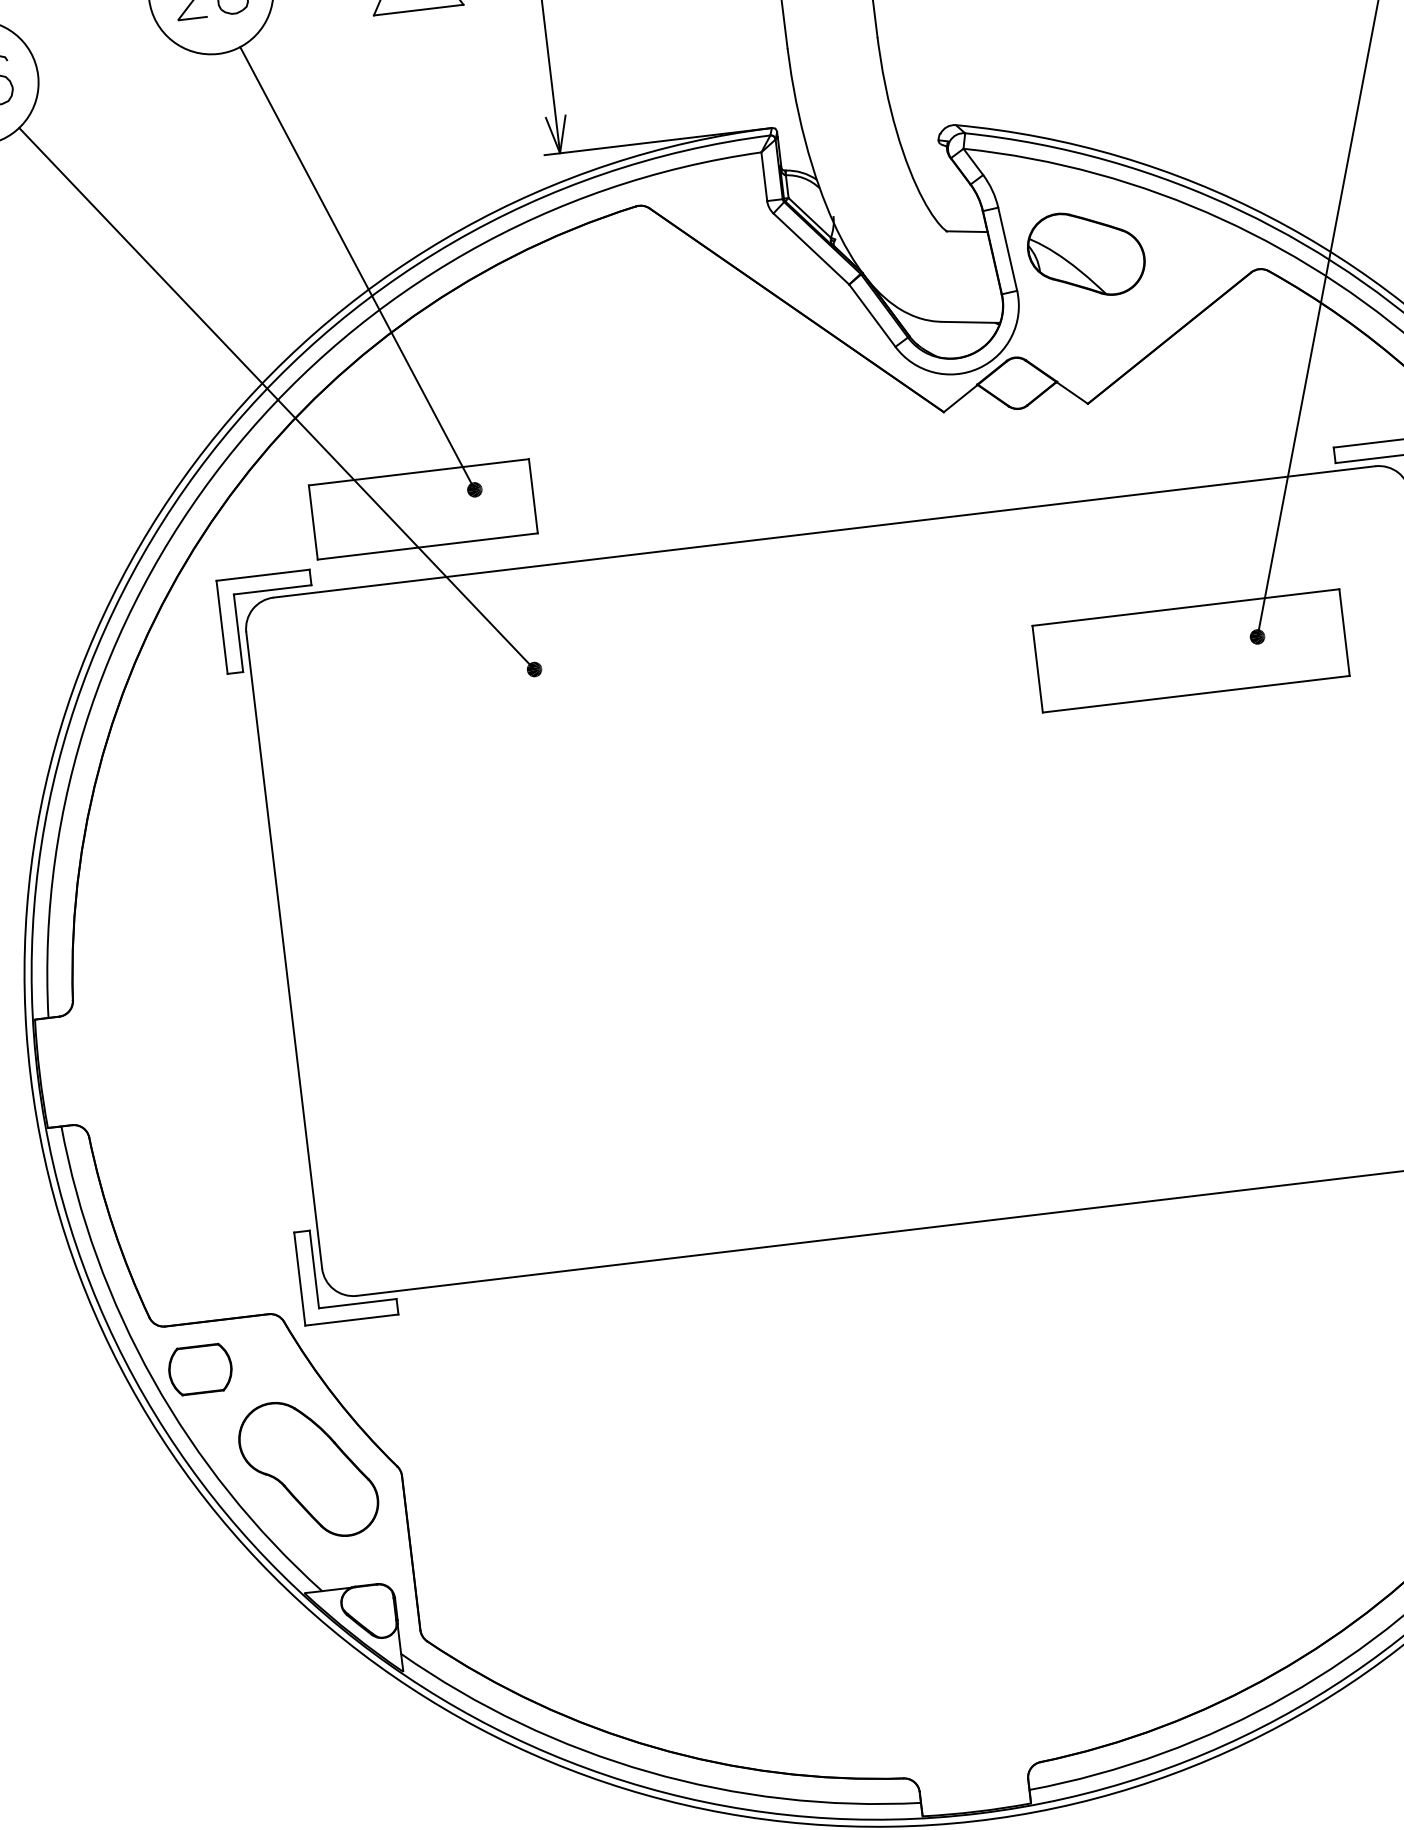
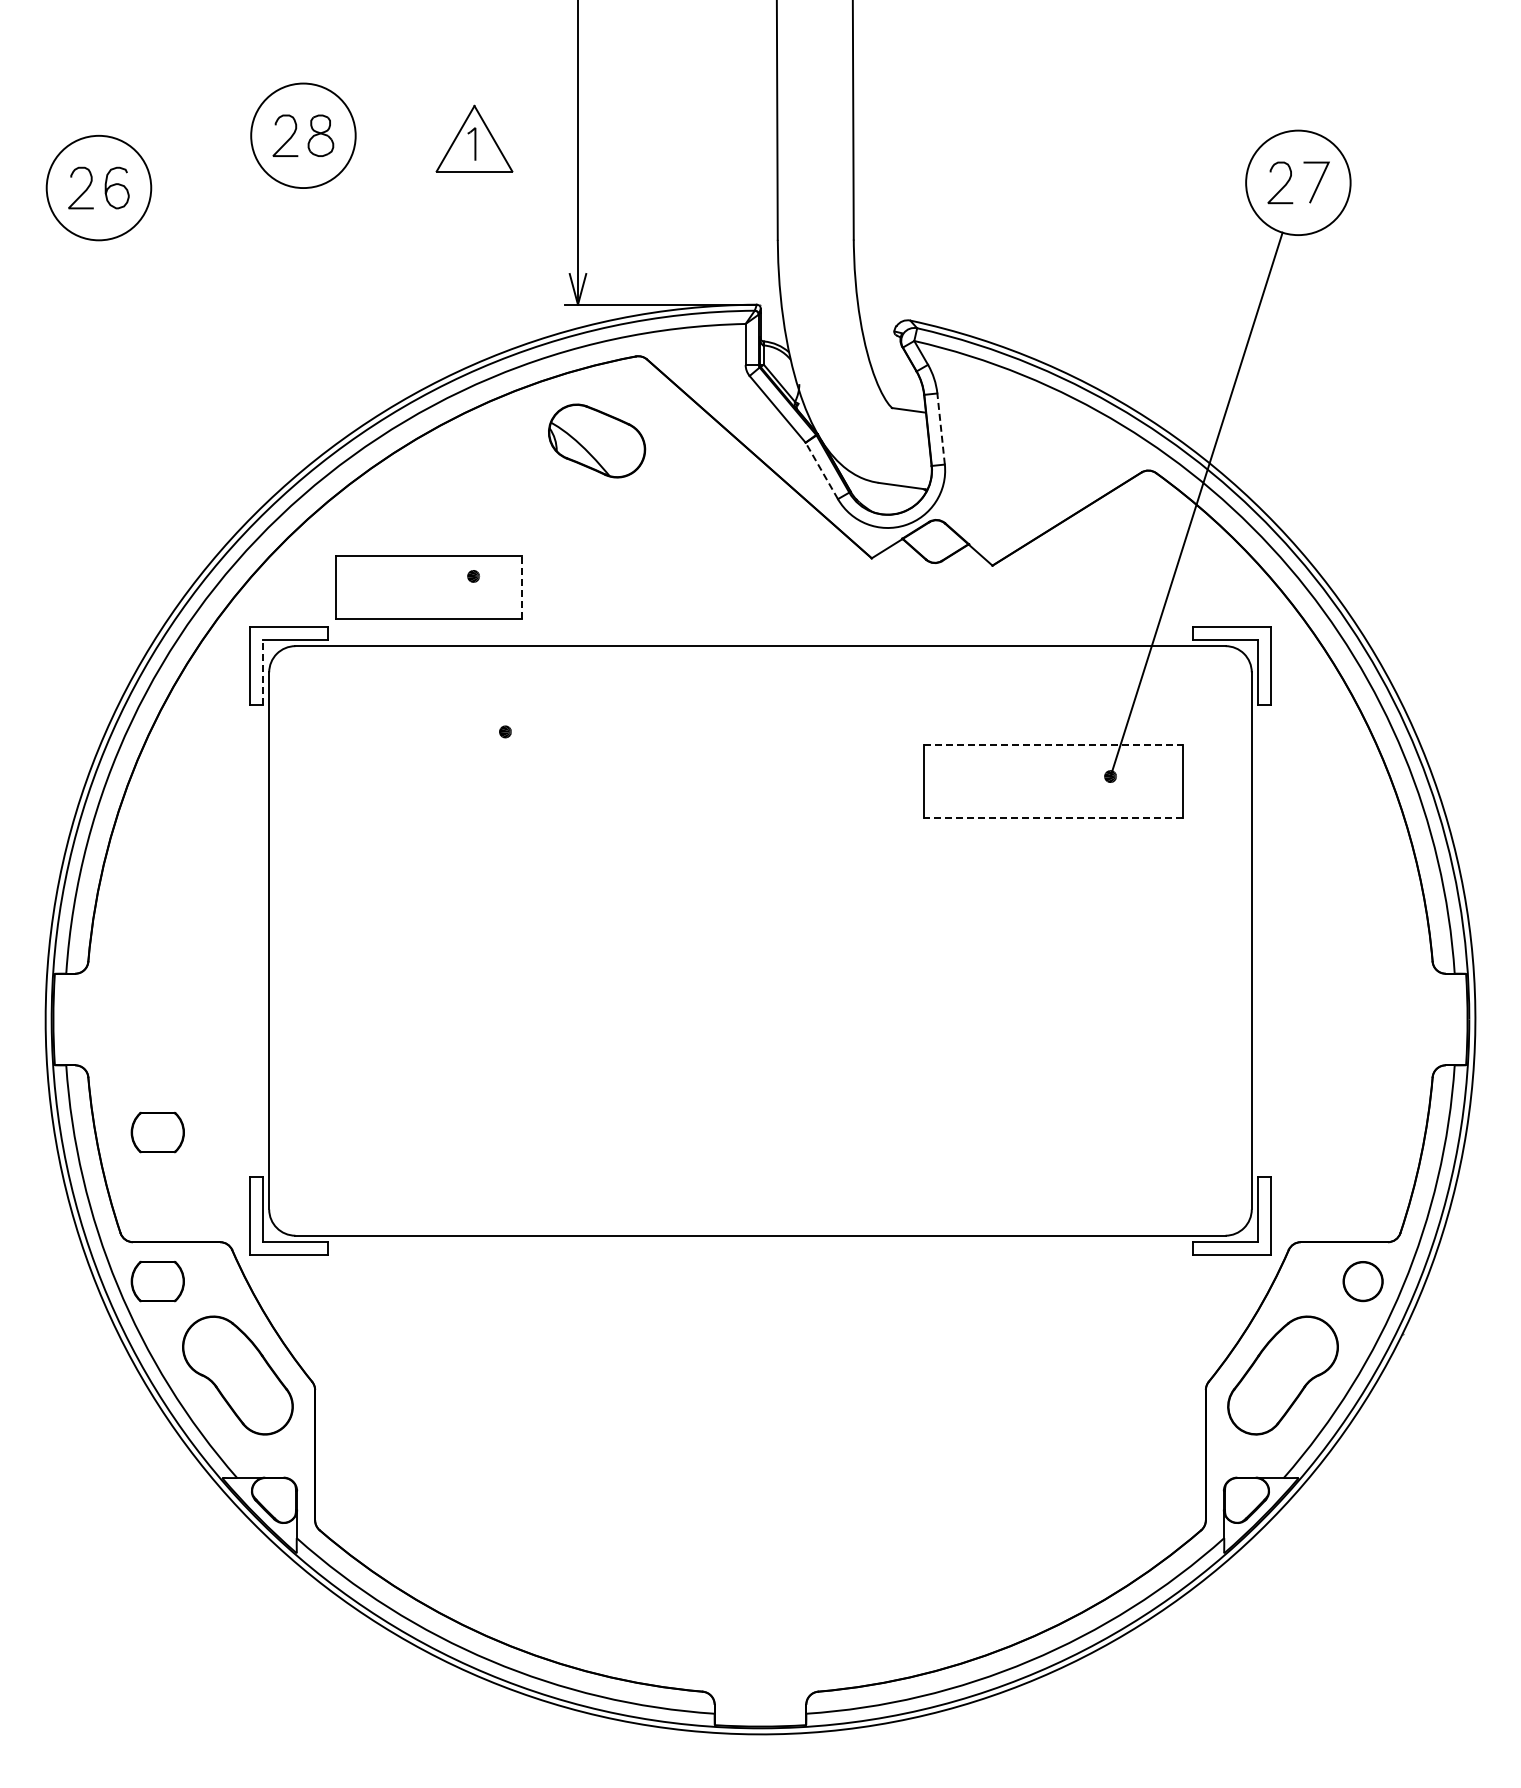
line: (1008, 249) -> (941, 429), solid -> dashed
part: (1086, 253) -> (597, 440), moved
line: (357, 268) -> (397, 380), removed
line: (871, 315) -> (821, 470), solid -> dashed
line: (276, 398) -> (317, 480), removed
line: (533, 496) -> (521, 587), solid -> dashed
line: (1185, 607) -> (1053, 744), solid -> dashed
line: (238, 633) -> (262, 672), solid -> dashed
line: (1195, 694) -> (1053, 818), solid -> dashed
part: (178, 1193) -> (157, 1132), added

